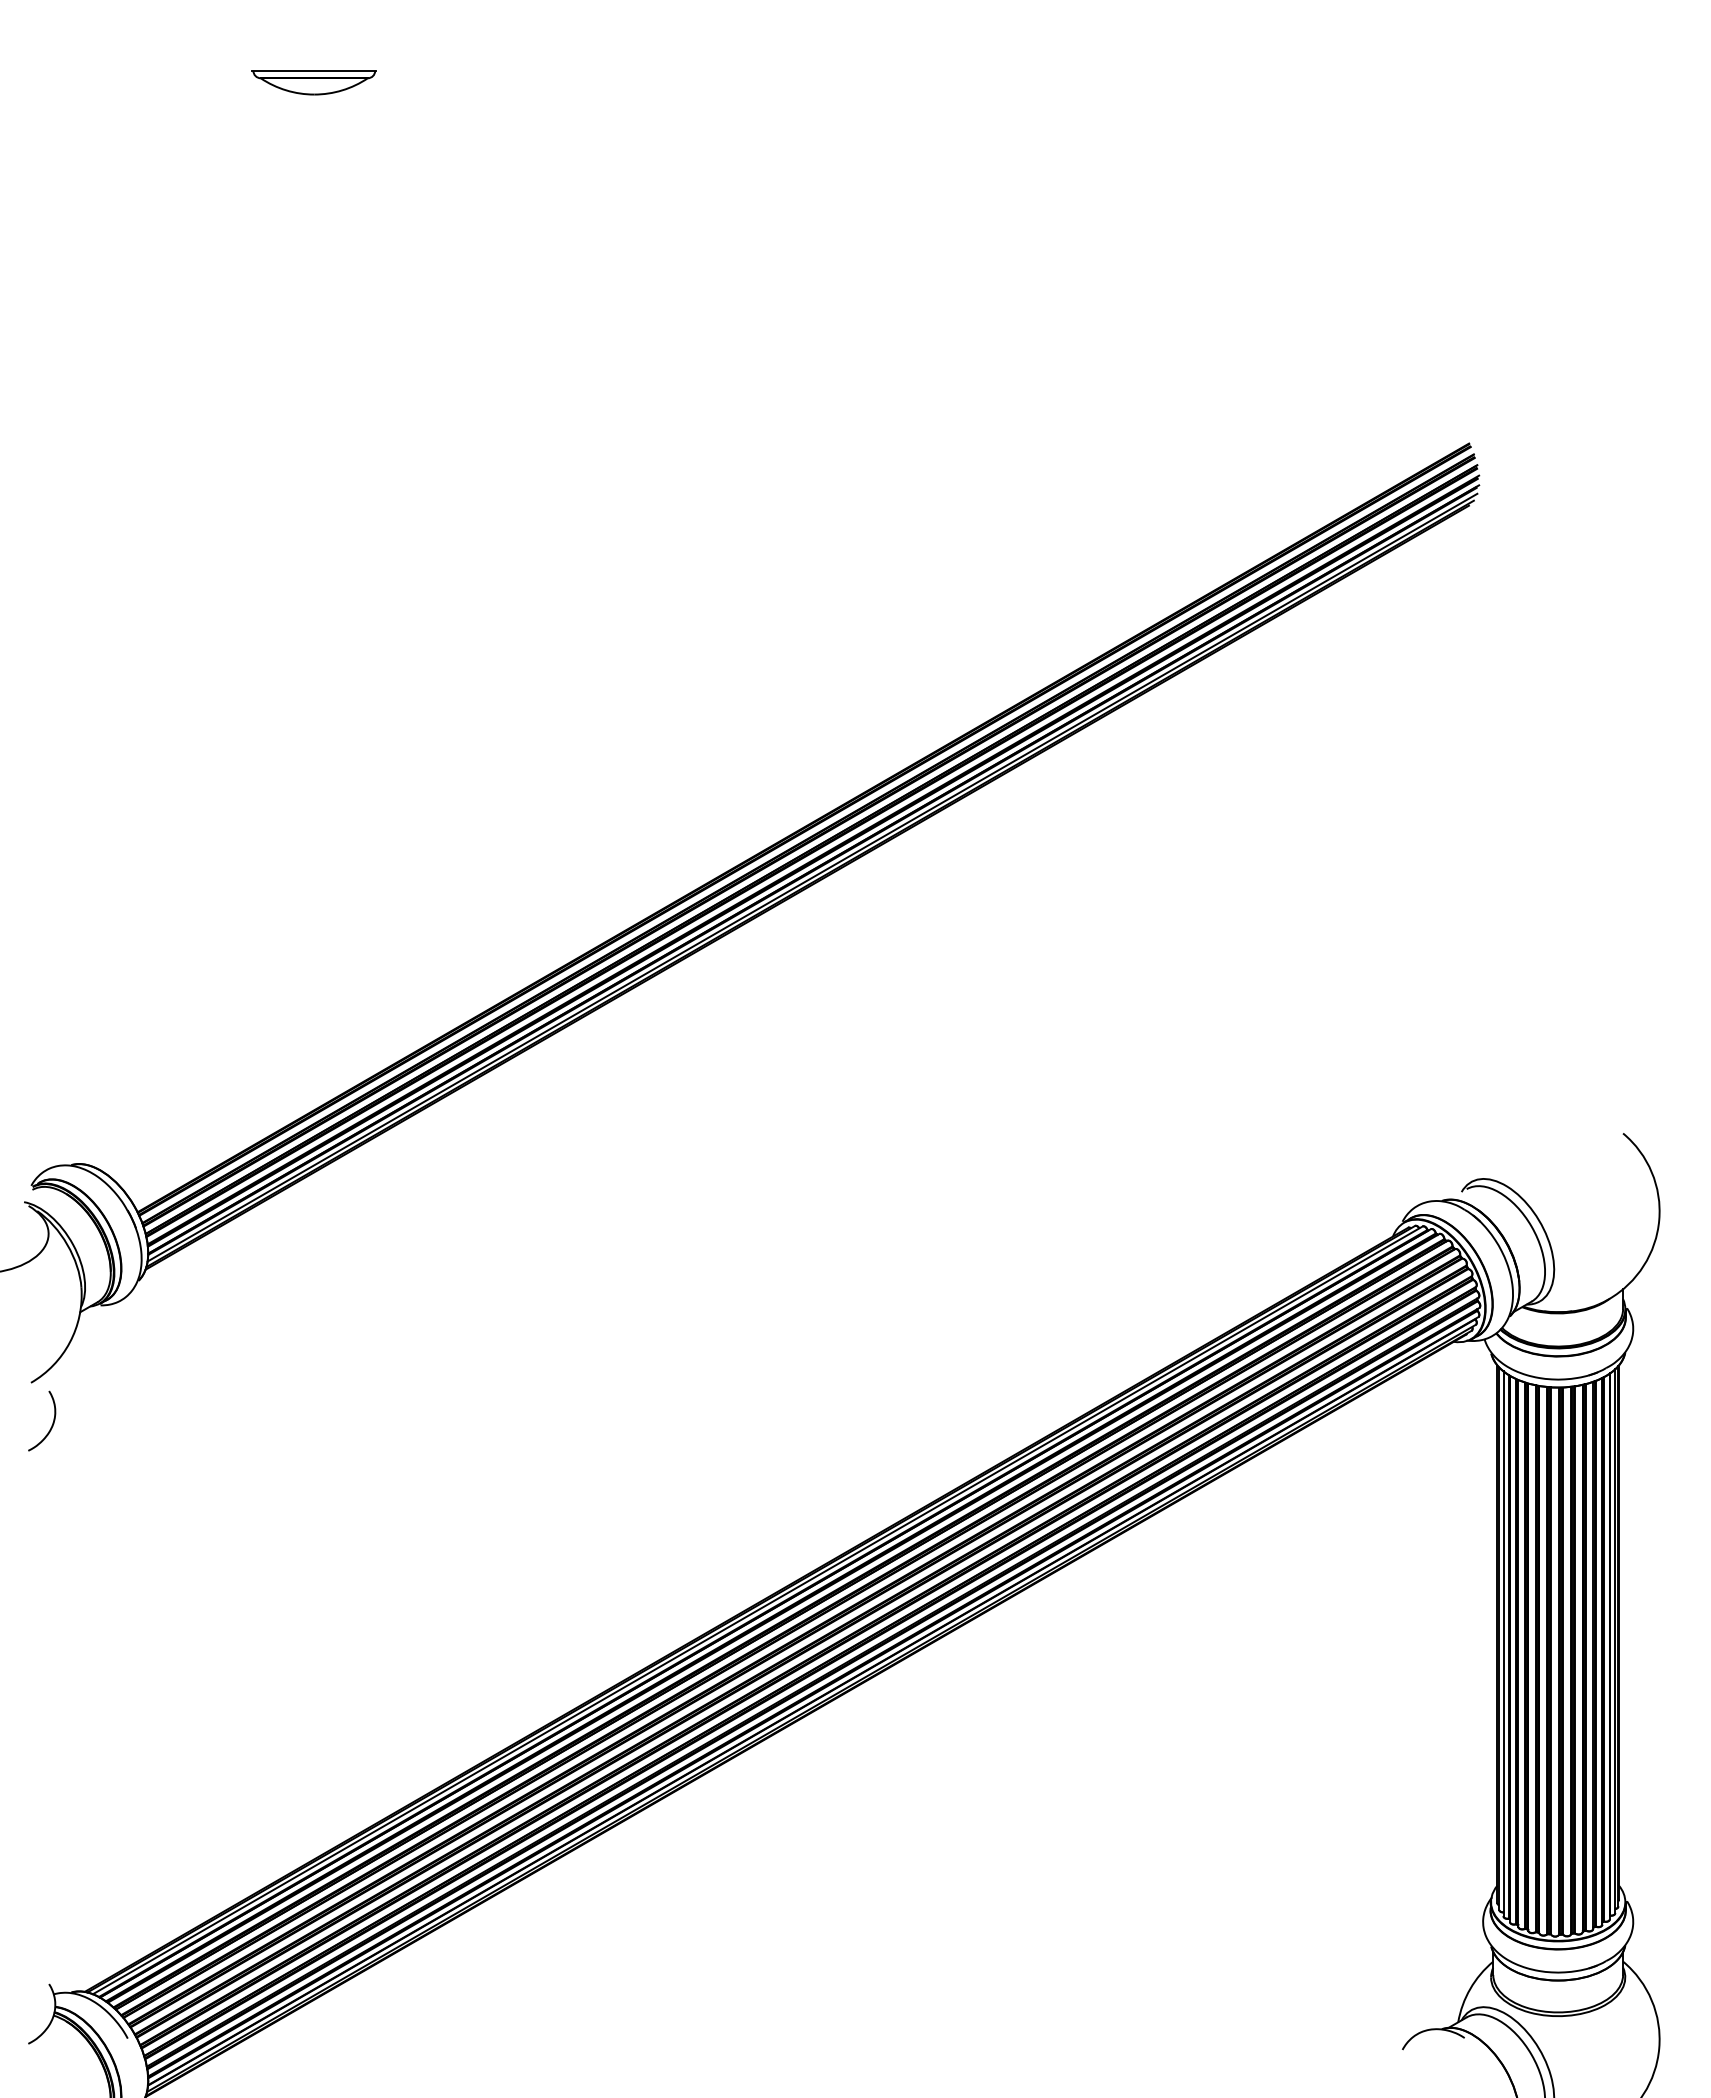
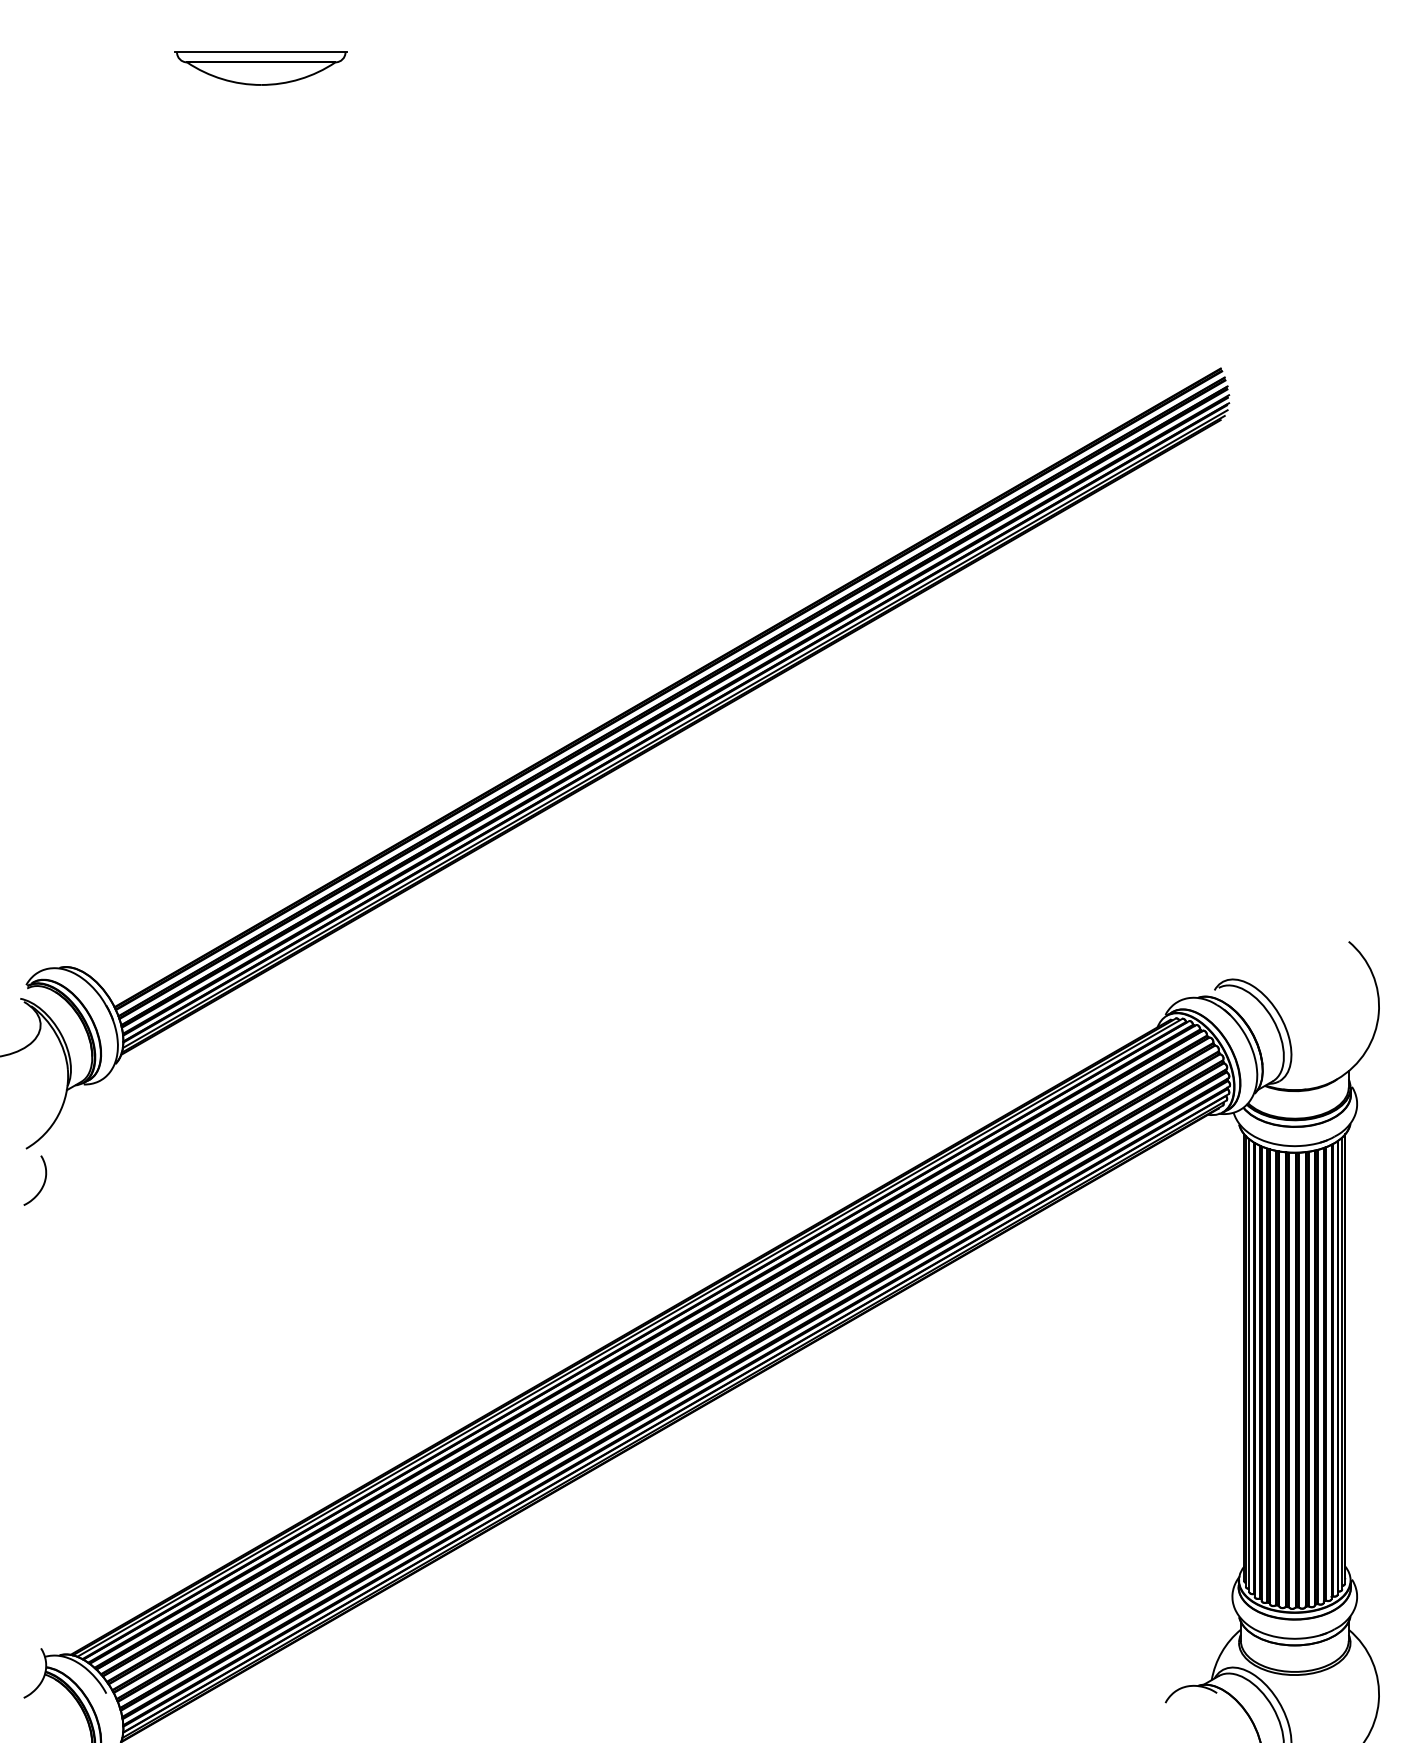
part: (314, 82) -> (261, 68), size x1.67

